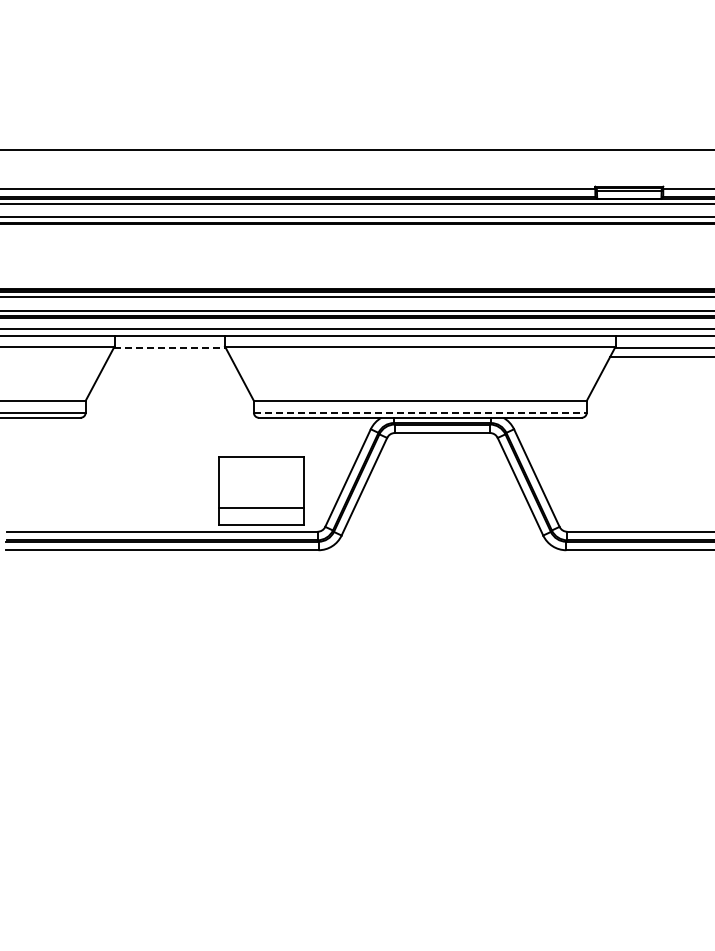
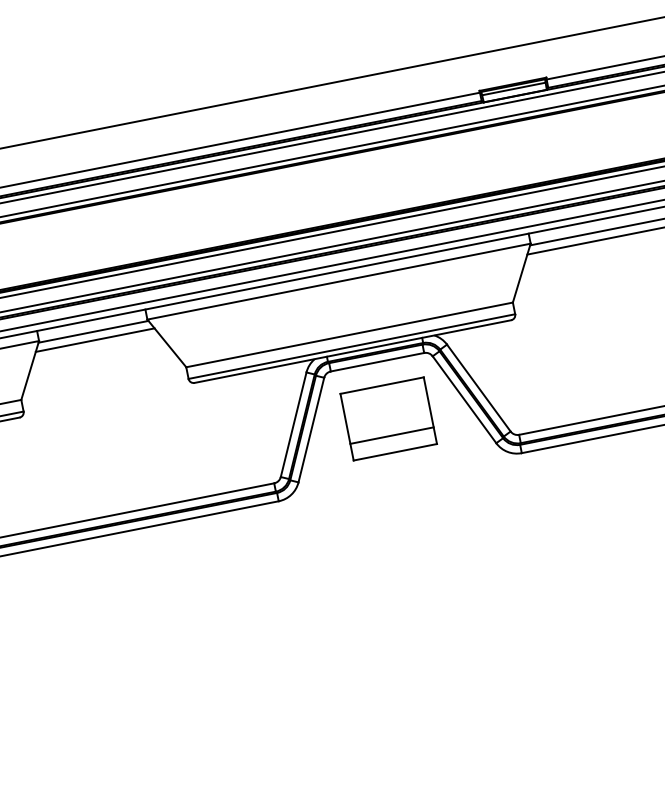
line: (170, 348) -> (94, 332), dashed -> solid
line: (169, 356) -> (94, 340), added
line: (420, 412) -> (351, 346), dashed -> solid
part: (261, 490) -> (388, 418), moved

